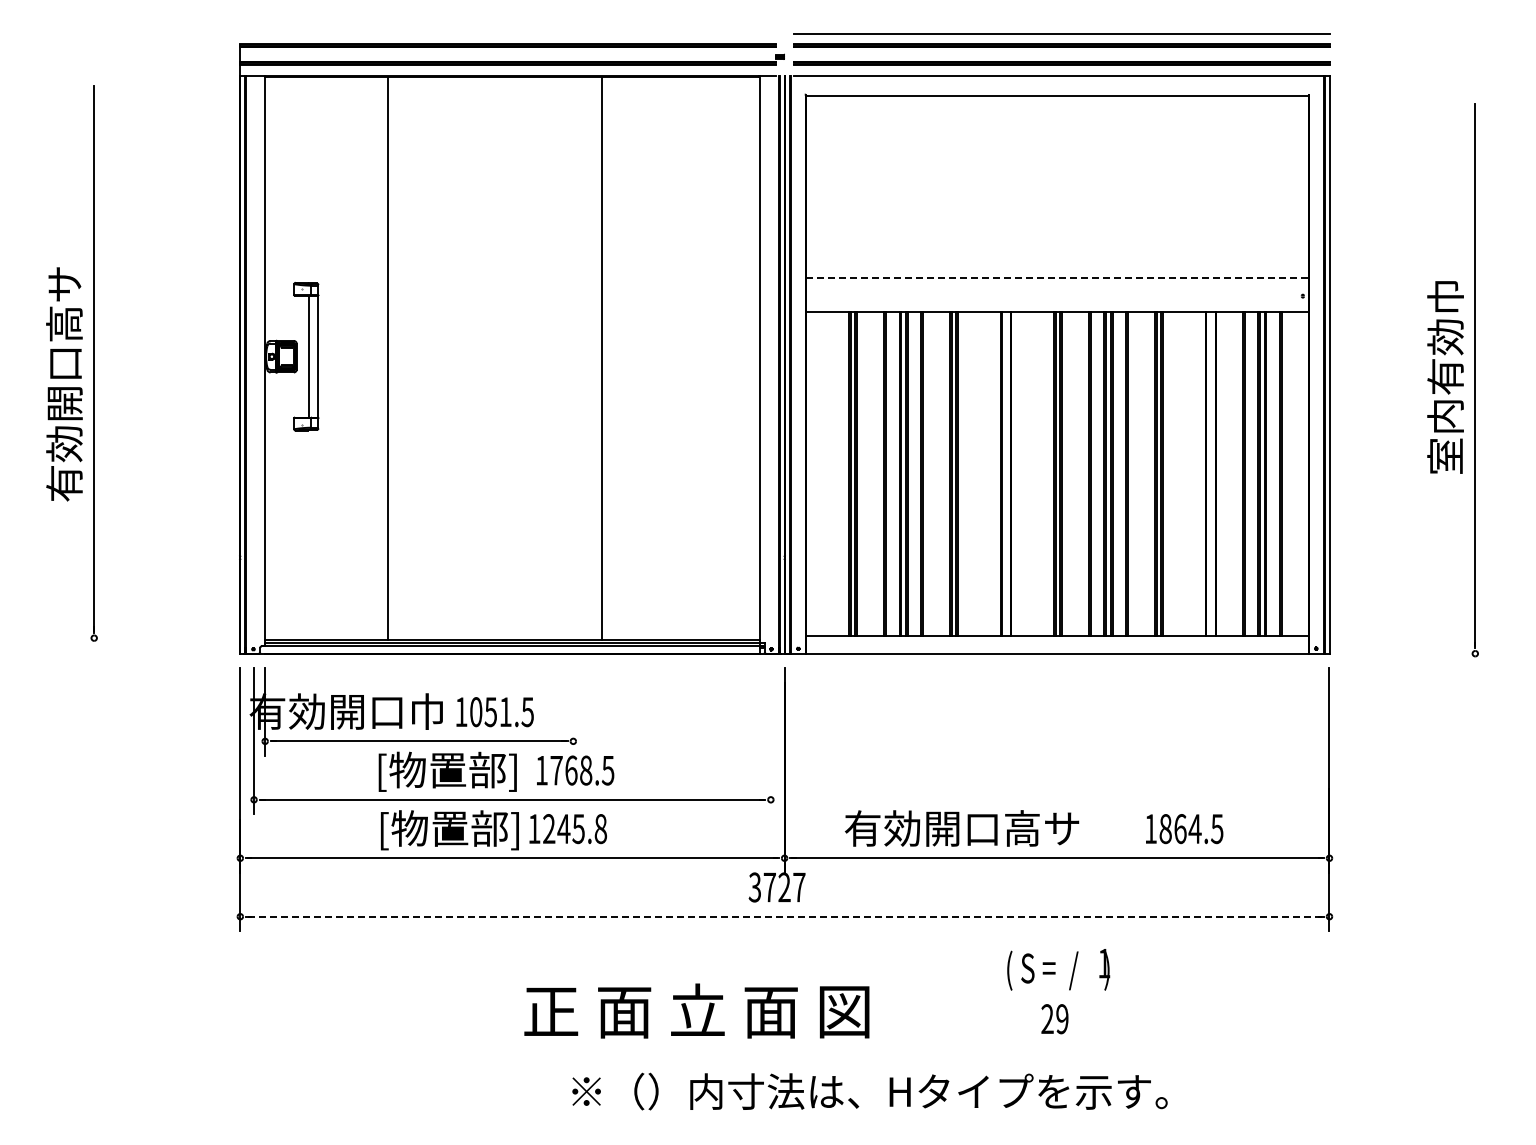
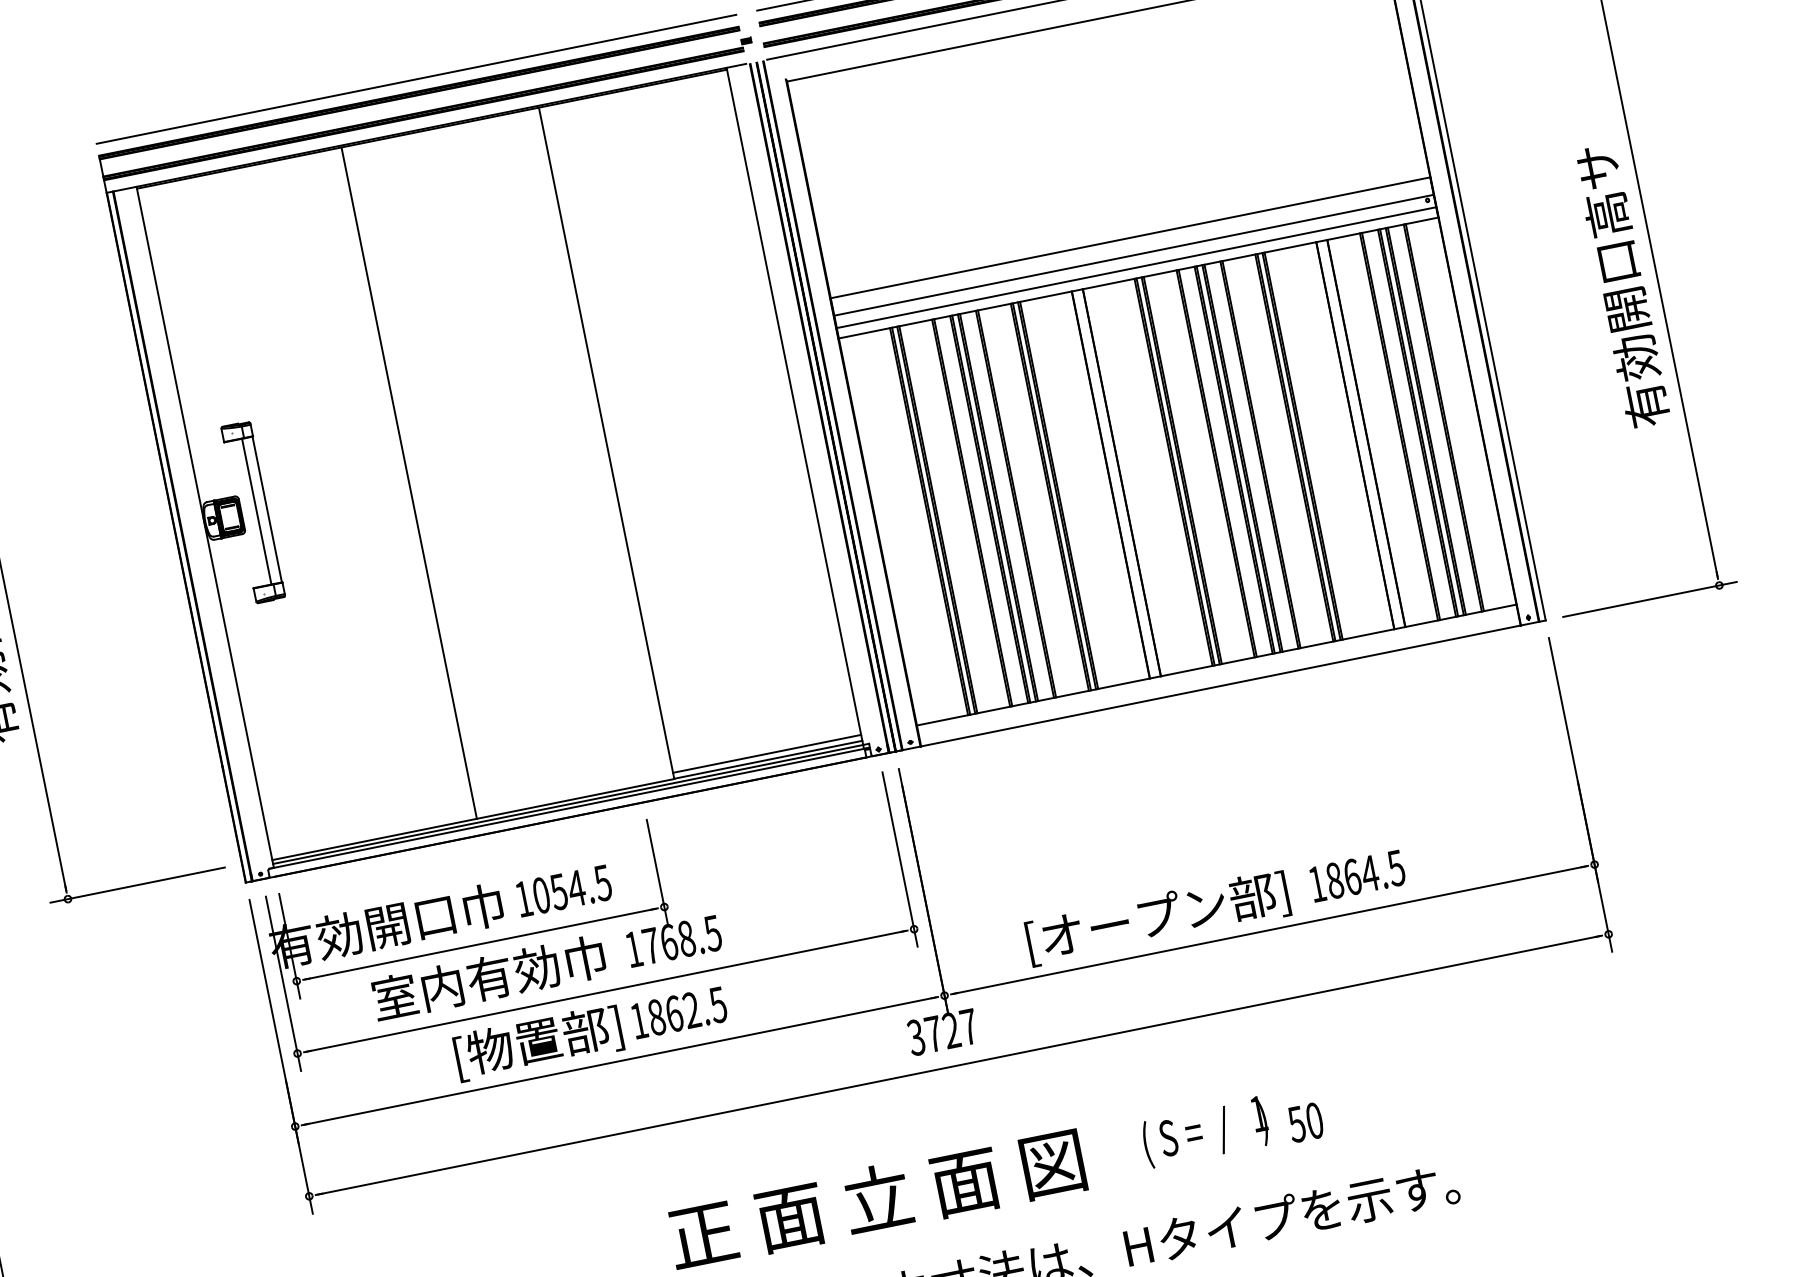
line: (508, 34) -> (417, 79), added
line: (1057, 278) -> (1130, 238), dashed -> solid
line: (1056, 292) -> (1132, 255), added
line: (1056, 303) -> (1135, 268), added
line: (387, 358) -> (409, 483), moved
text: (1445, 397) -> (1622, 286), 室内有効巾 -> 有効開口高サ
line: (680, 634) -> (766, 753), added
line: (152, 638) -> (137, 885), added
line: (1416, 653) -> (1649, 599), added
text: (505, 711) -> (576, 887), 1051.5 -> 1054.5
line: (573, 711) -> (657, 871), added
line: (770, 741) -> (899, 859), added
text: (420, 771) -> (489, 979), [物置部] -> 室内有効巾
text: (575, 829) -> (688, 1011), 1245.8 -> 1862.5
text: (1184, 829) -> (1357, 876), moved
text: (961, 830) -> (1148, 919), 有効開口高サ -> [オープン部]
line: (785, 916) -> (959, 1064), dashed -> solid
text: (1058, 969) -> (1205, 1132), moved
text: (1054, 1019) -> (1305, 1123), 29 -> 50

